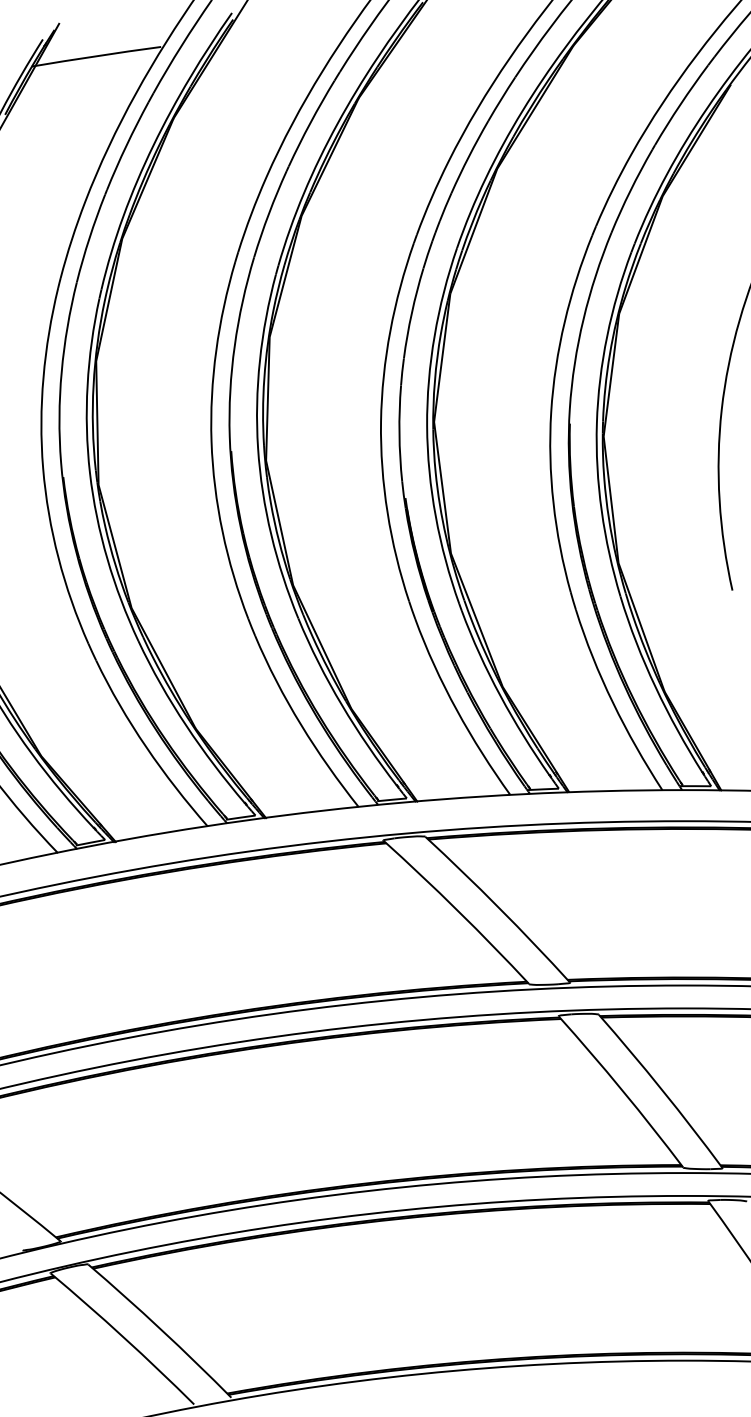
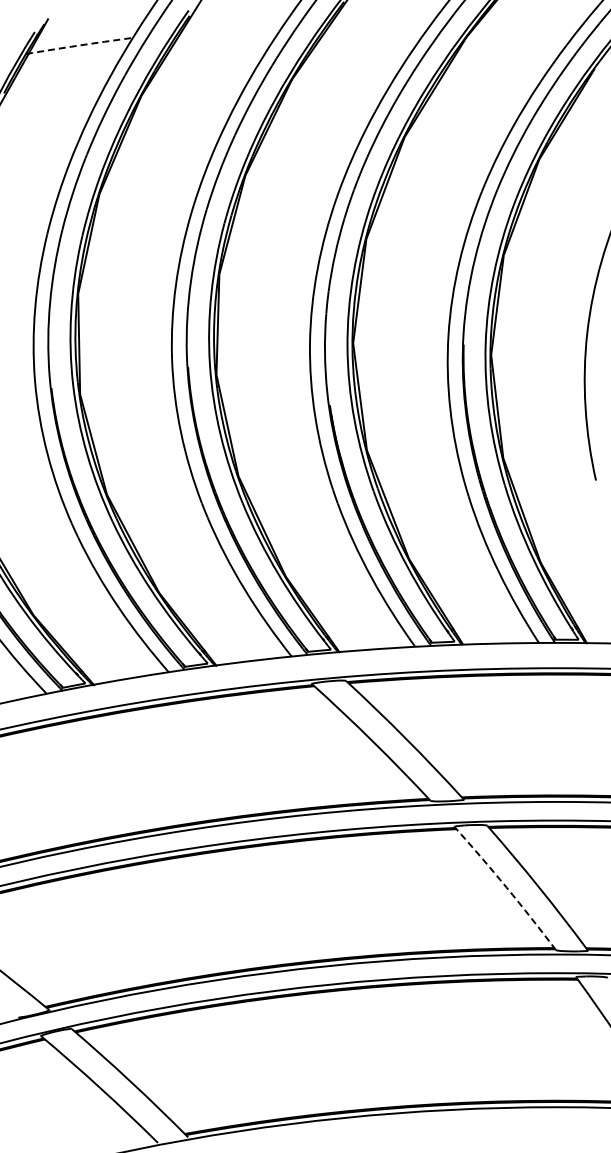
arc: (96, 56) -> (78, 45), solid -> dashed
arc: (622, 1090) -> (506, 887), solid -> dashed

